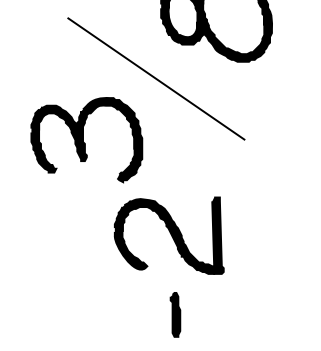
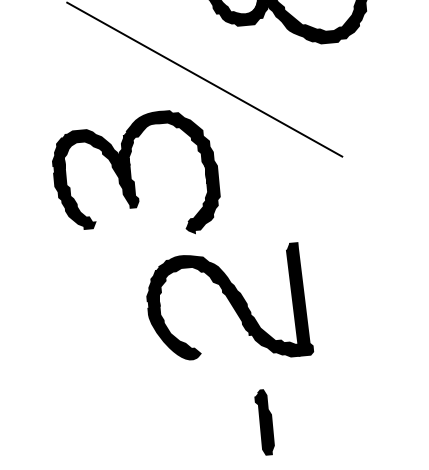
part: (86, 140) -> (135, 176), moved
part: (168, 235) -> (227, 305), moved

